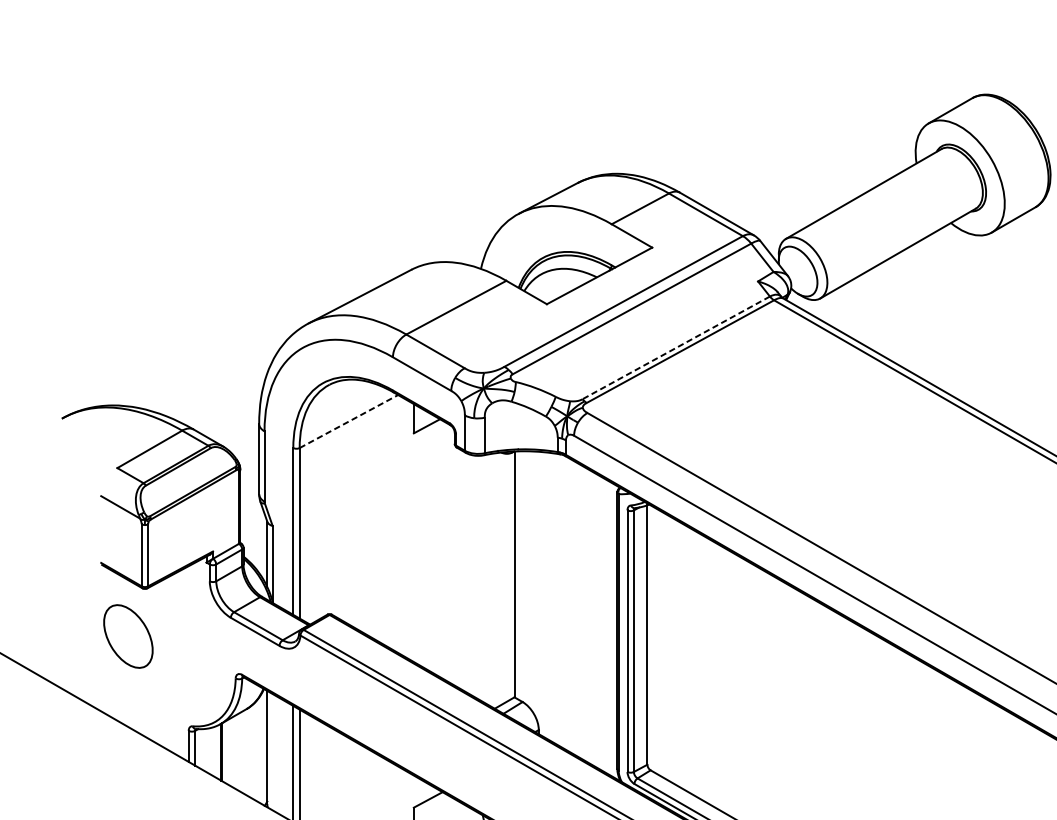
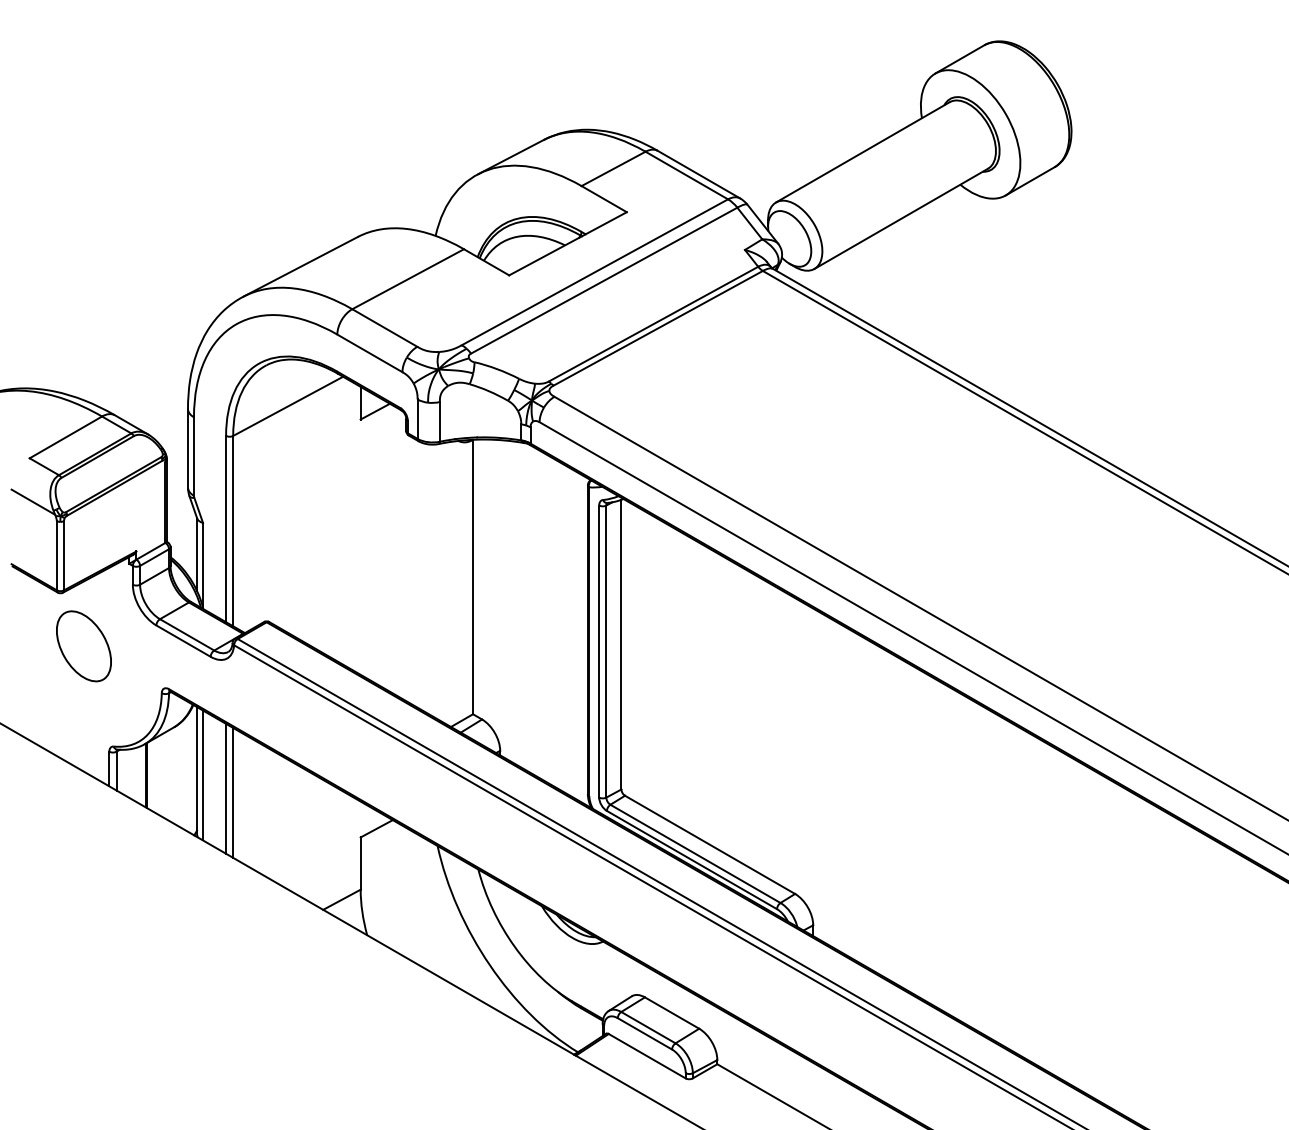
line: (676, 348) -> (653, 324), dashed -> solid
line: (349, 421) -> (288, 406), dashed -> solid
part: (127, 636) -> (83, 646), moved
line: (273, 752) -> (203, 775), added

